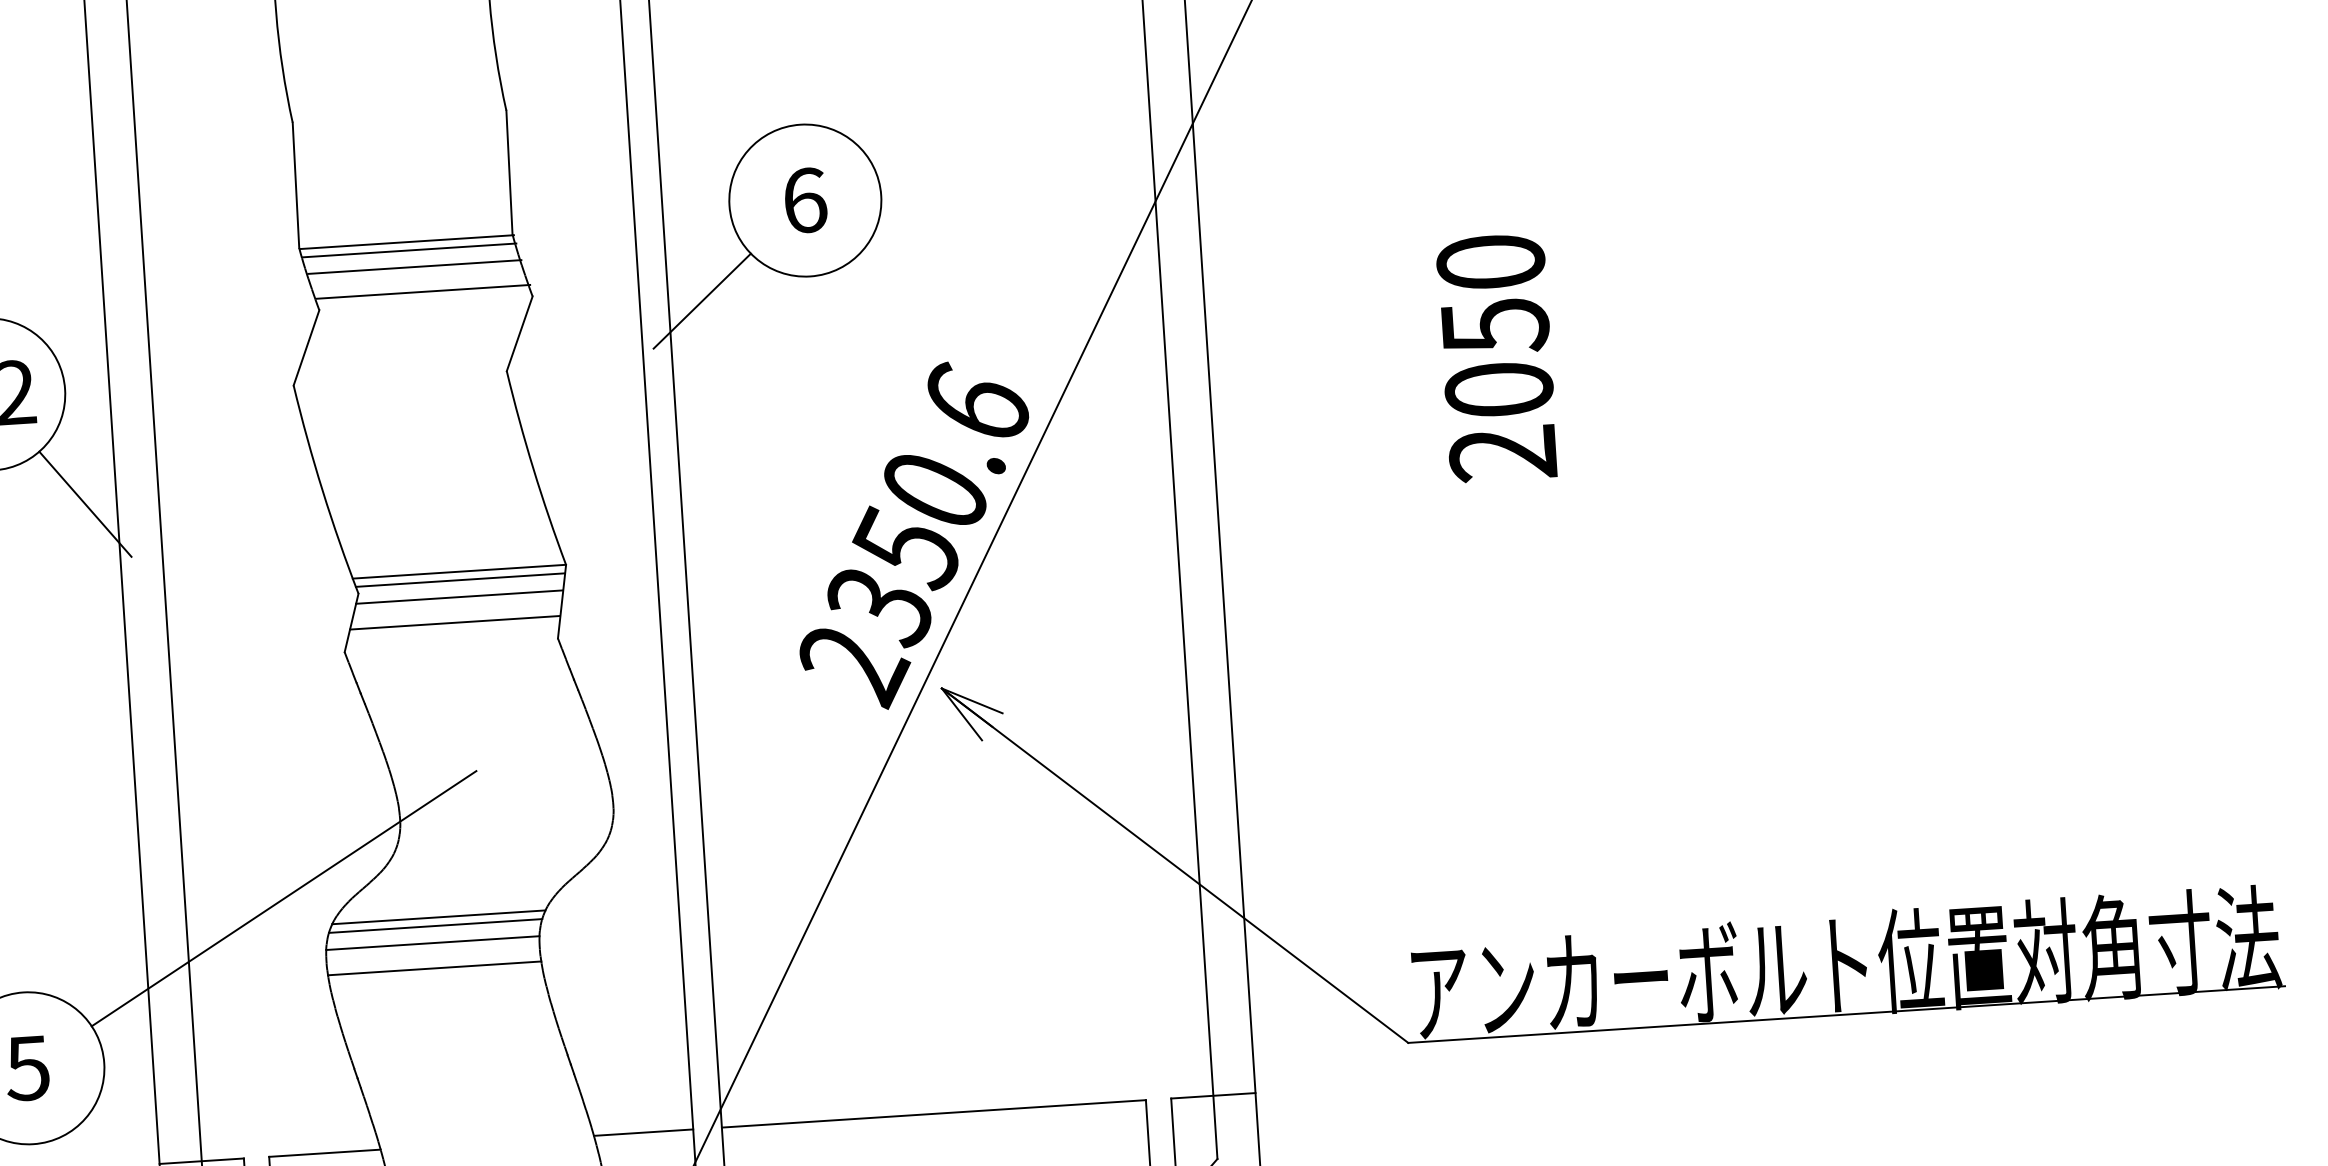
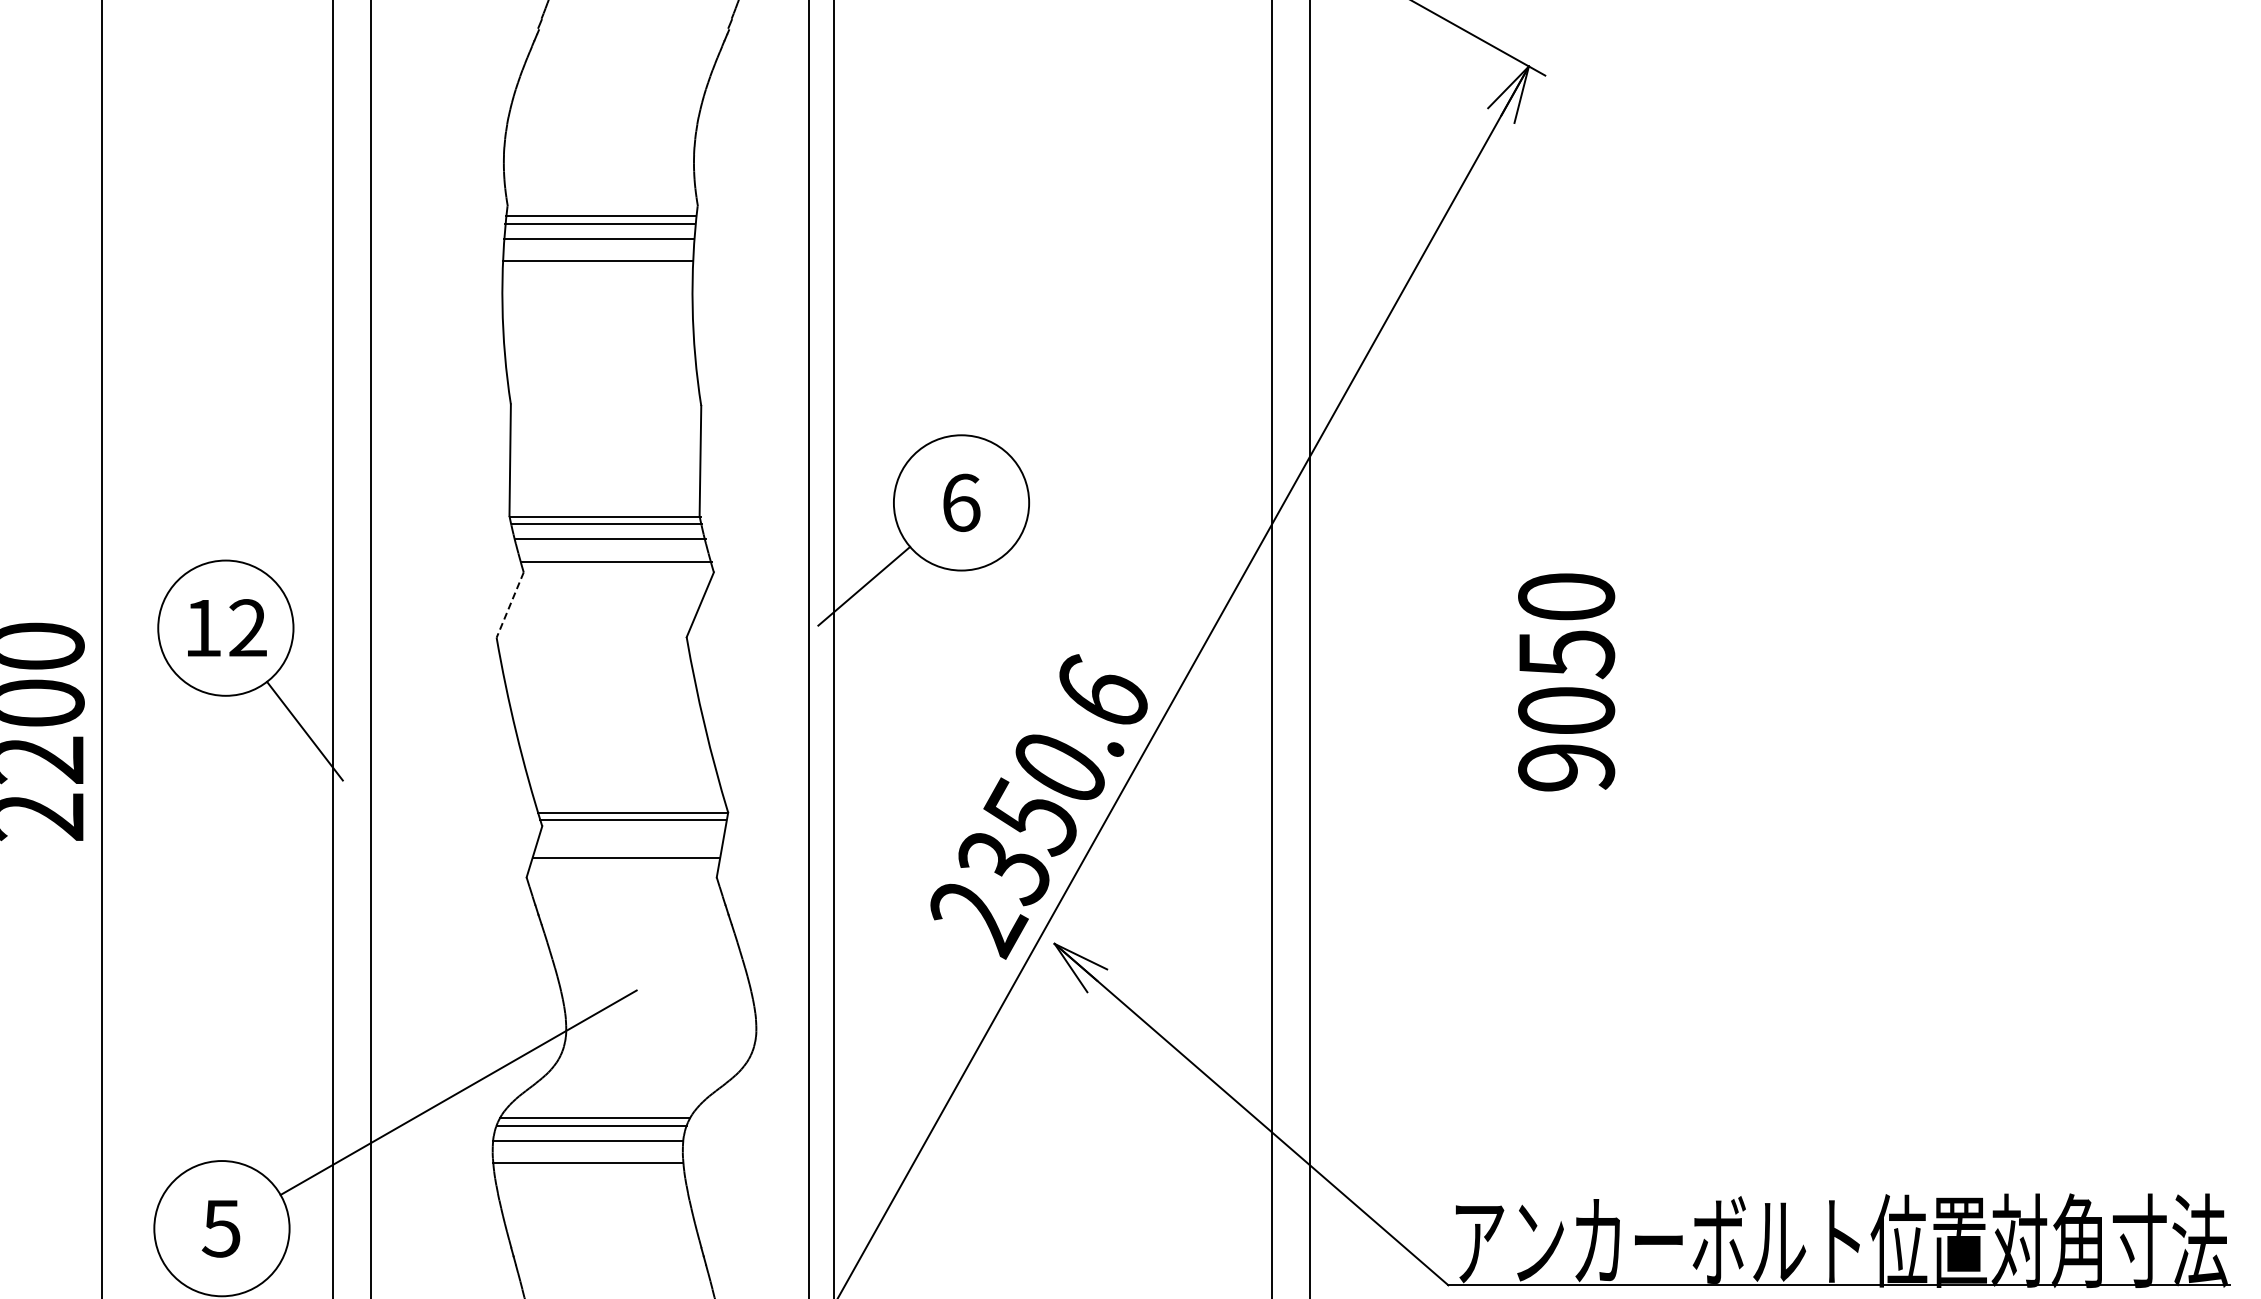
line: (306, 348) -> (510, 605), solid -> dashed
text: (1503, 453) -> (1566, 767), 2050 -> 9050
line: (459, 597) -> (631, 835), removed

